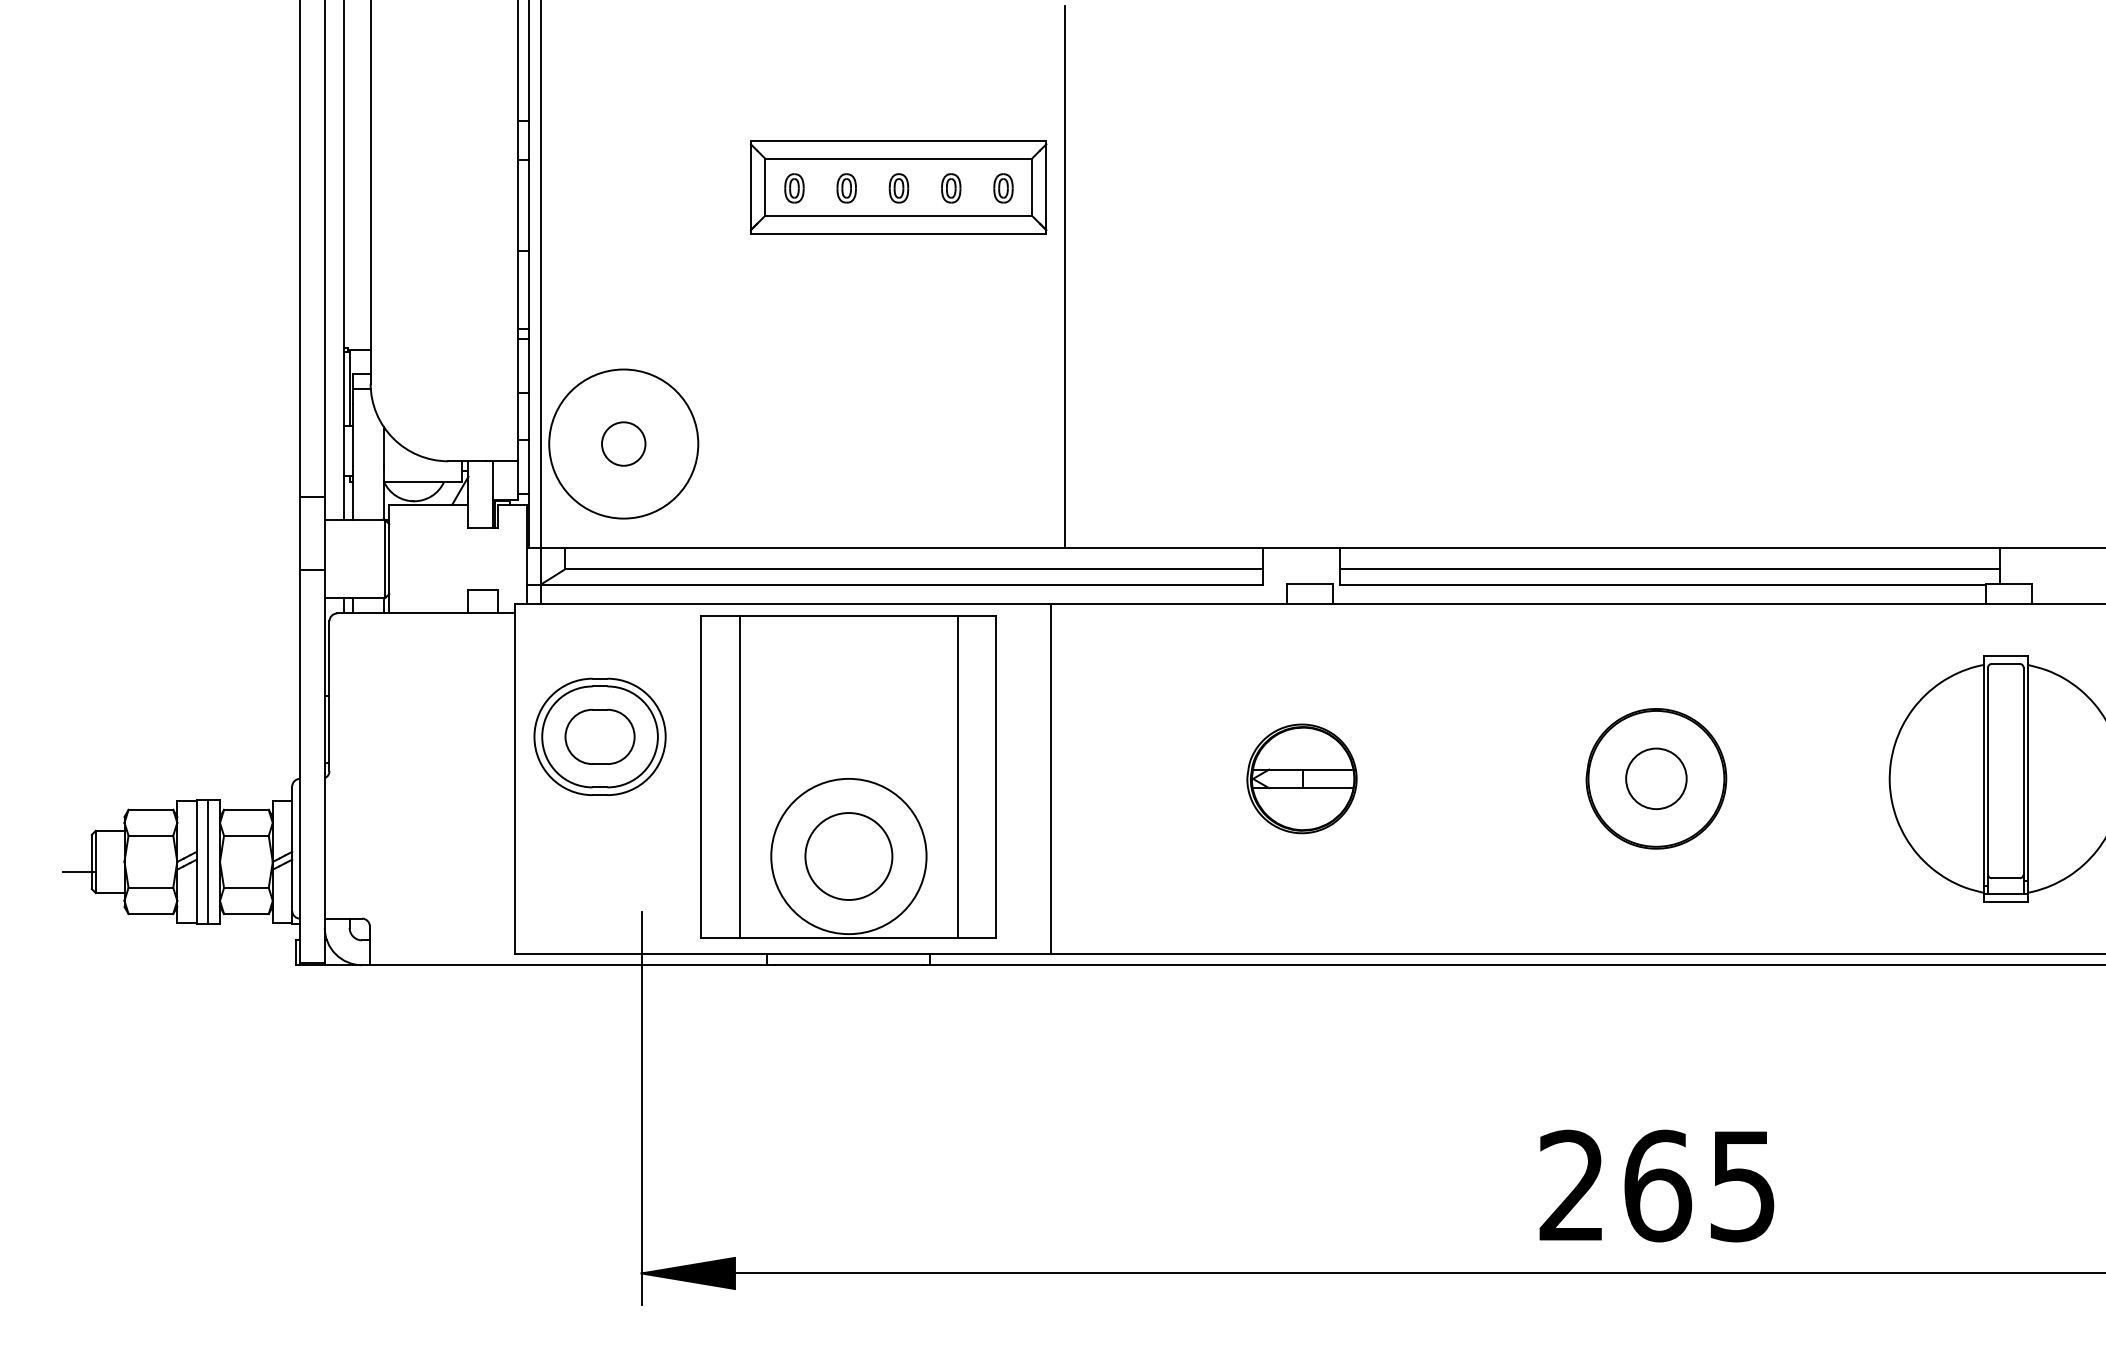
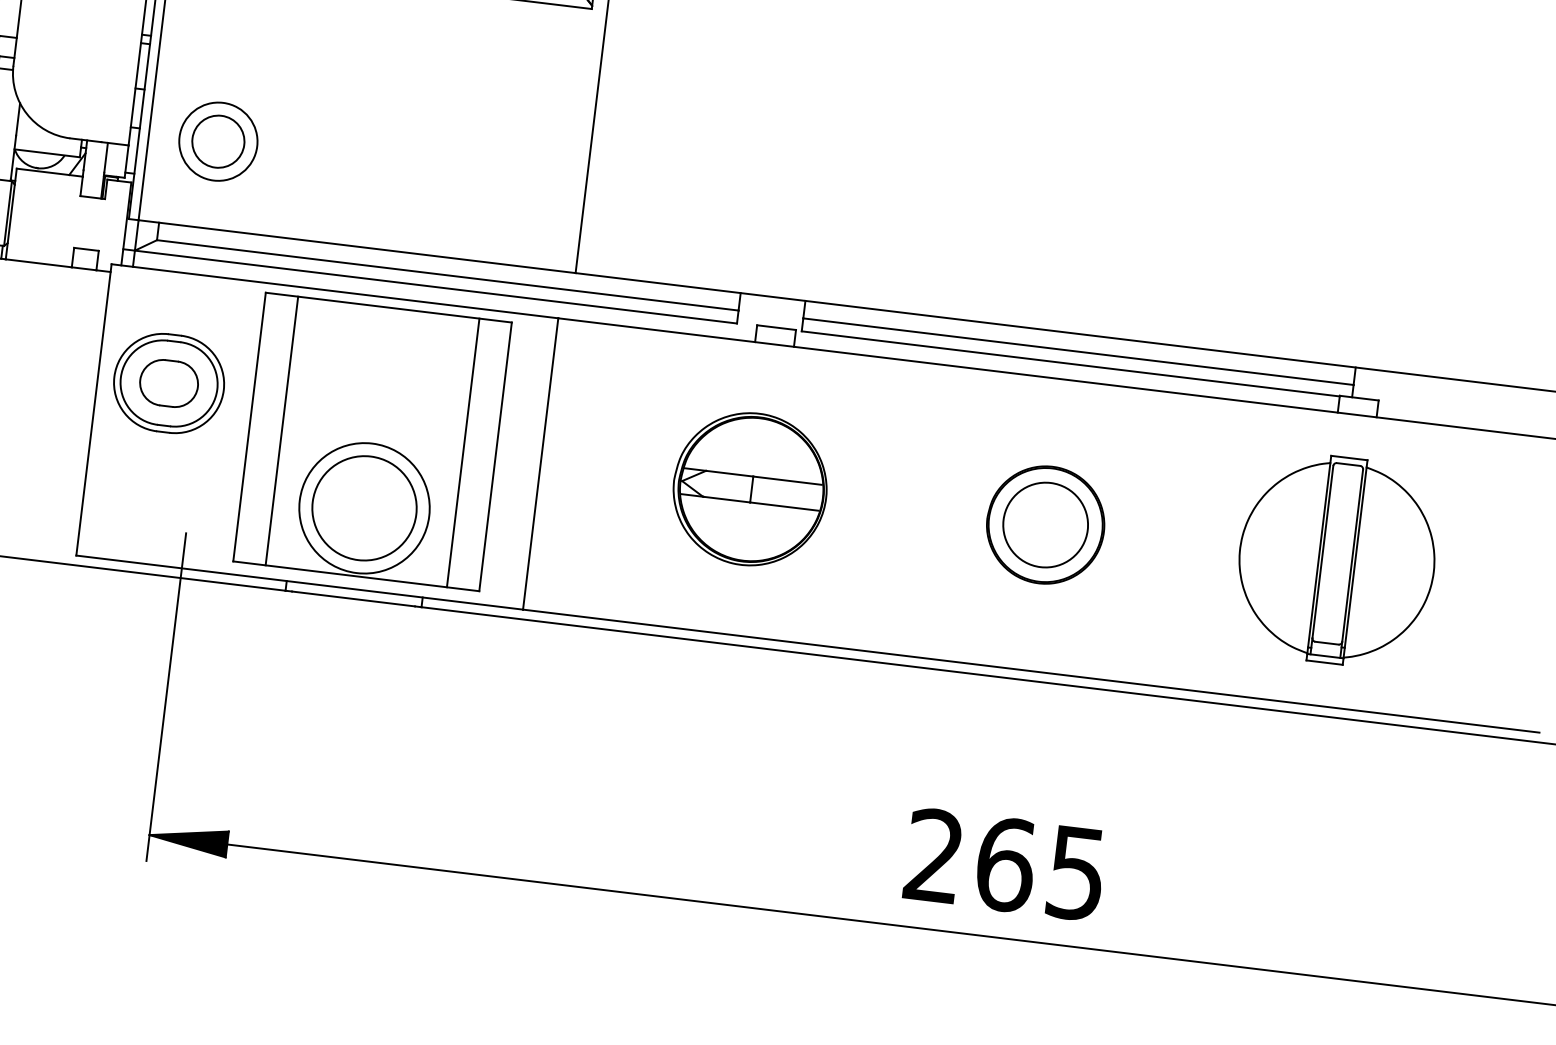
circle: (623, 443) -> (218, 141), size x0.62
circle: (623, 444) -> (218, 142), size x1.43
part: (1301, 778) -> (749, 488), size x1.67
circle: (1655, 778) -> (1044, 524), size x1.67
circle: (848, 856) -> (364, 508), size x1.43

